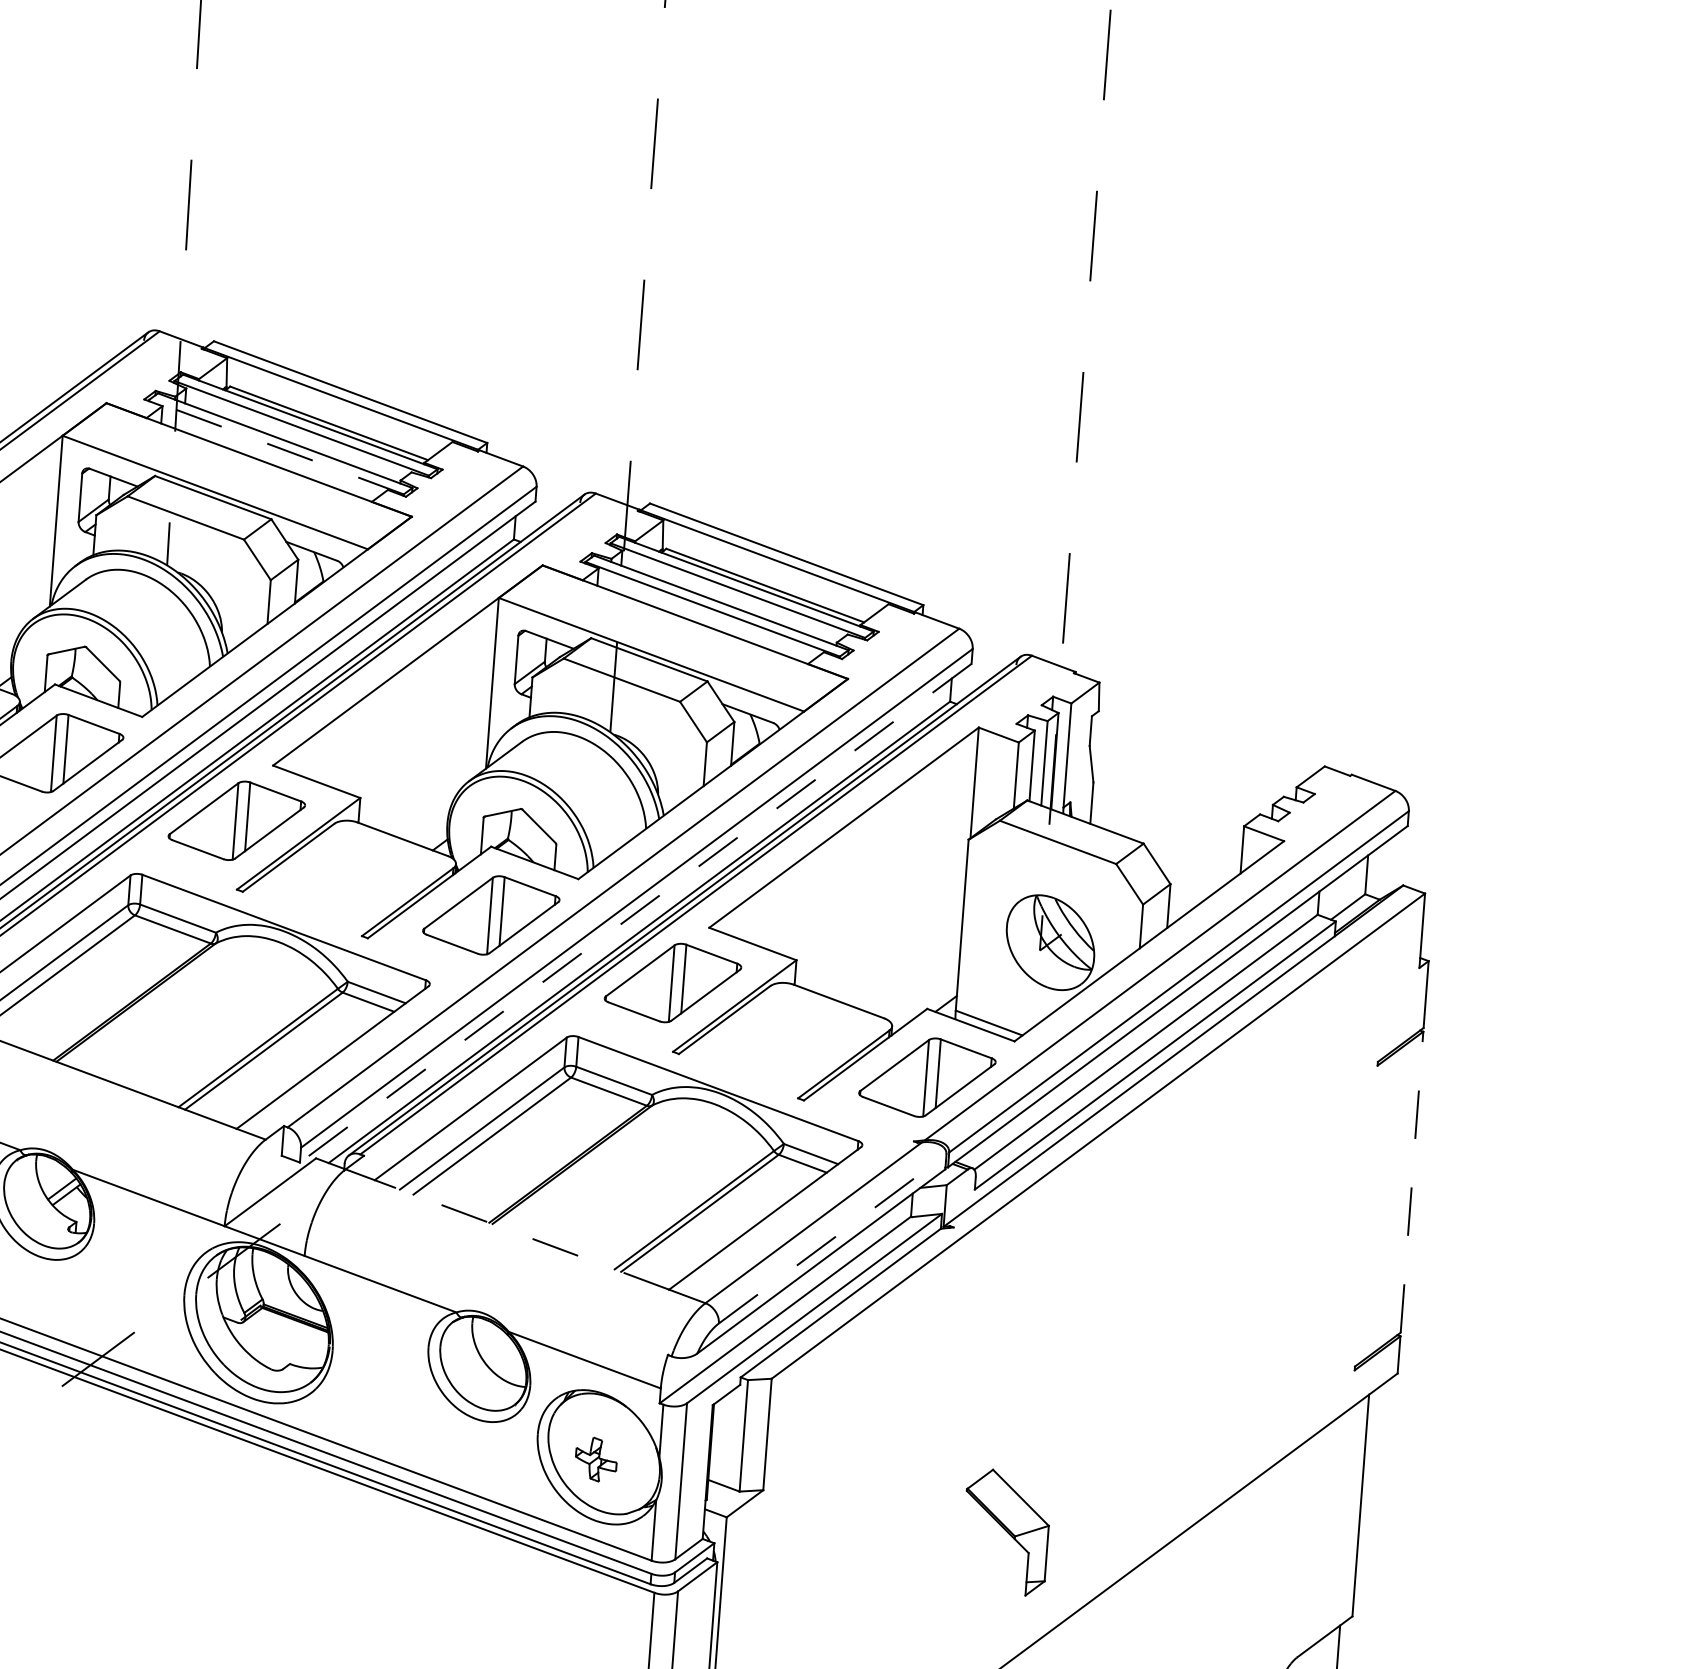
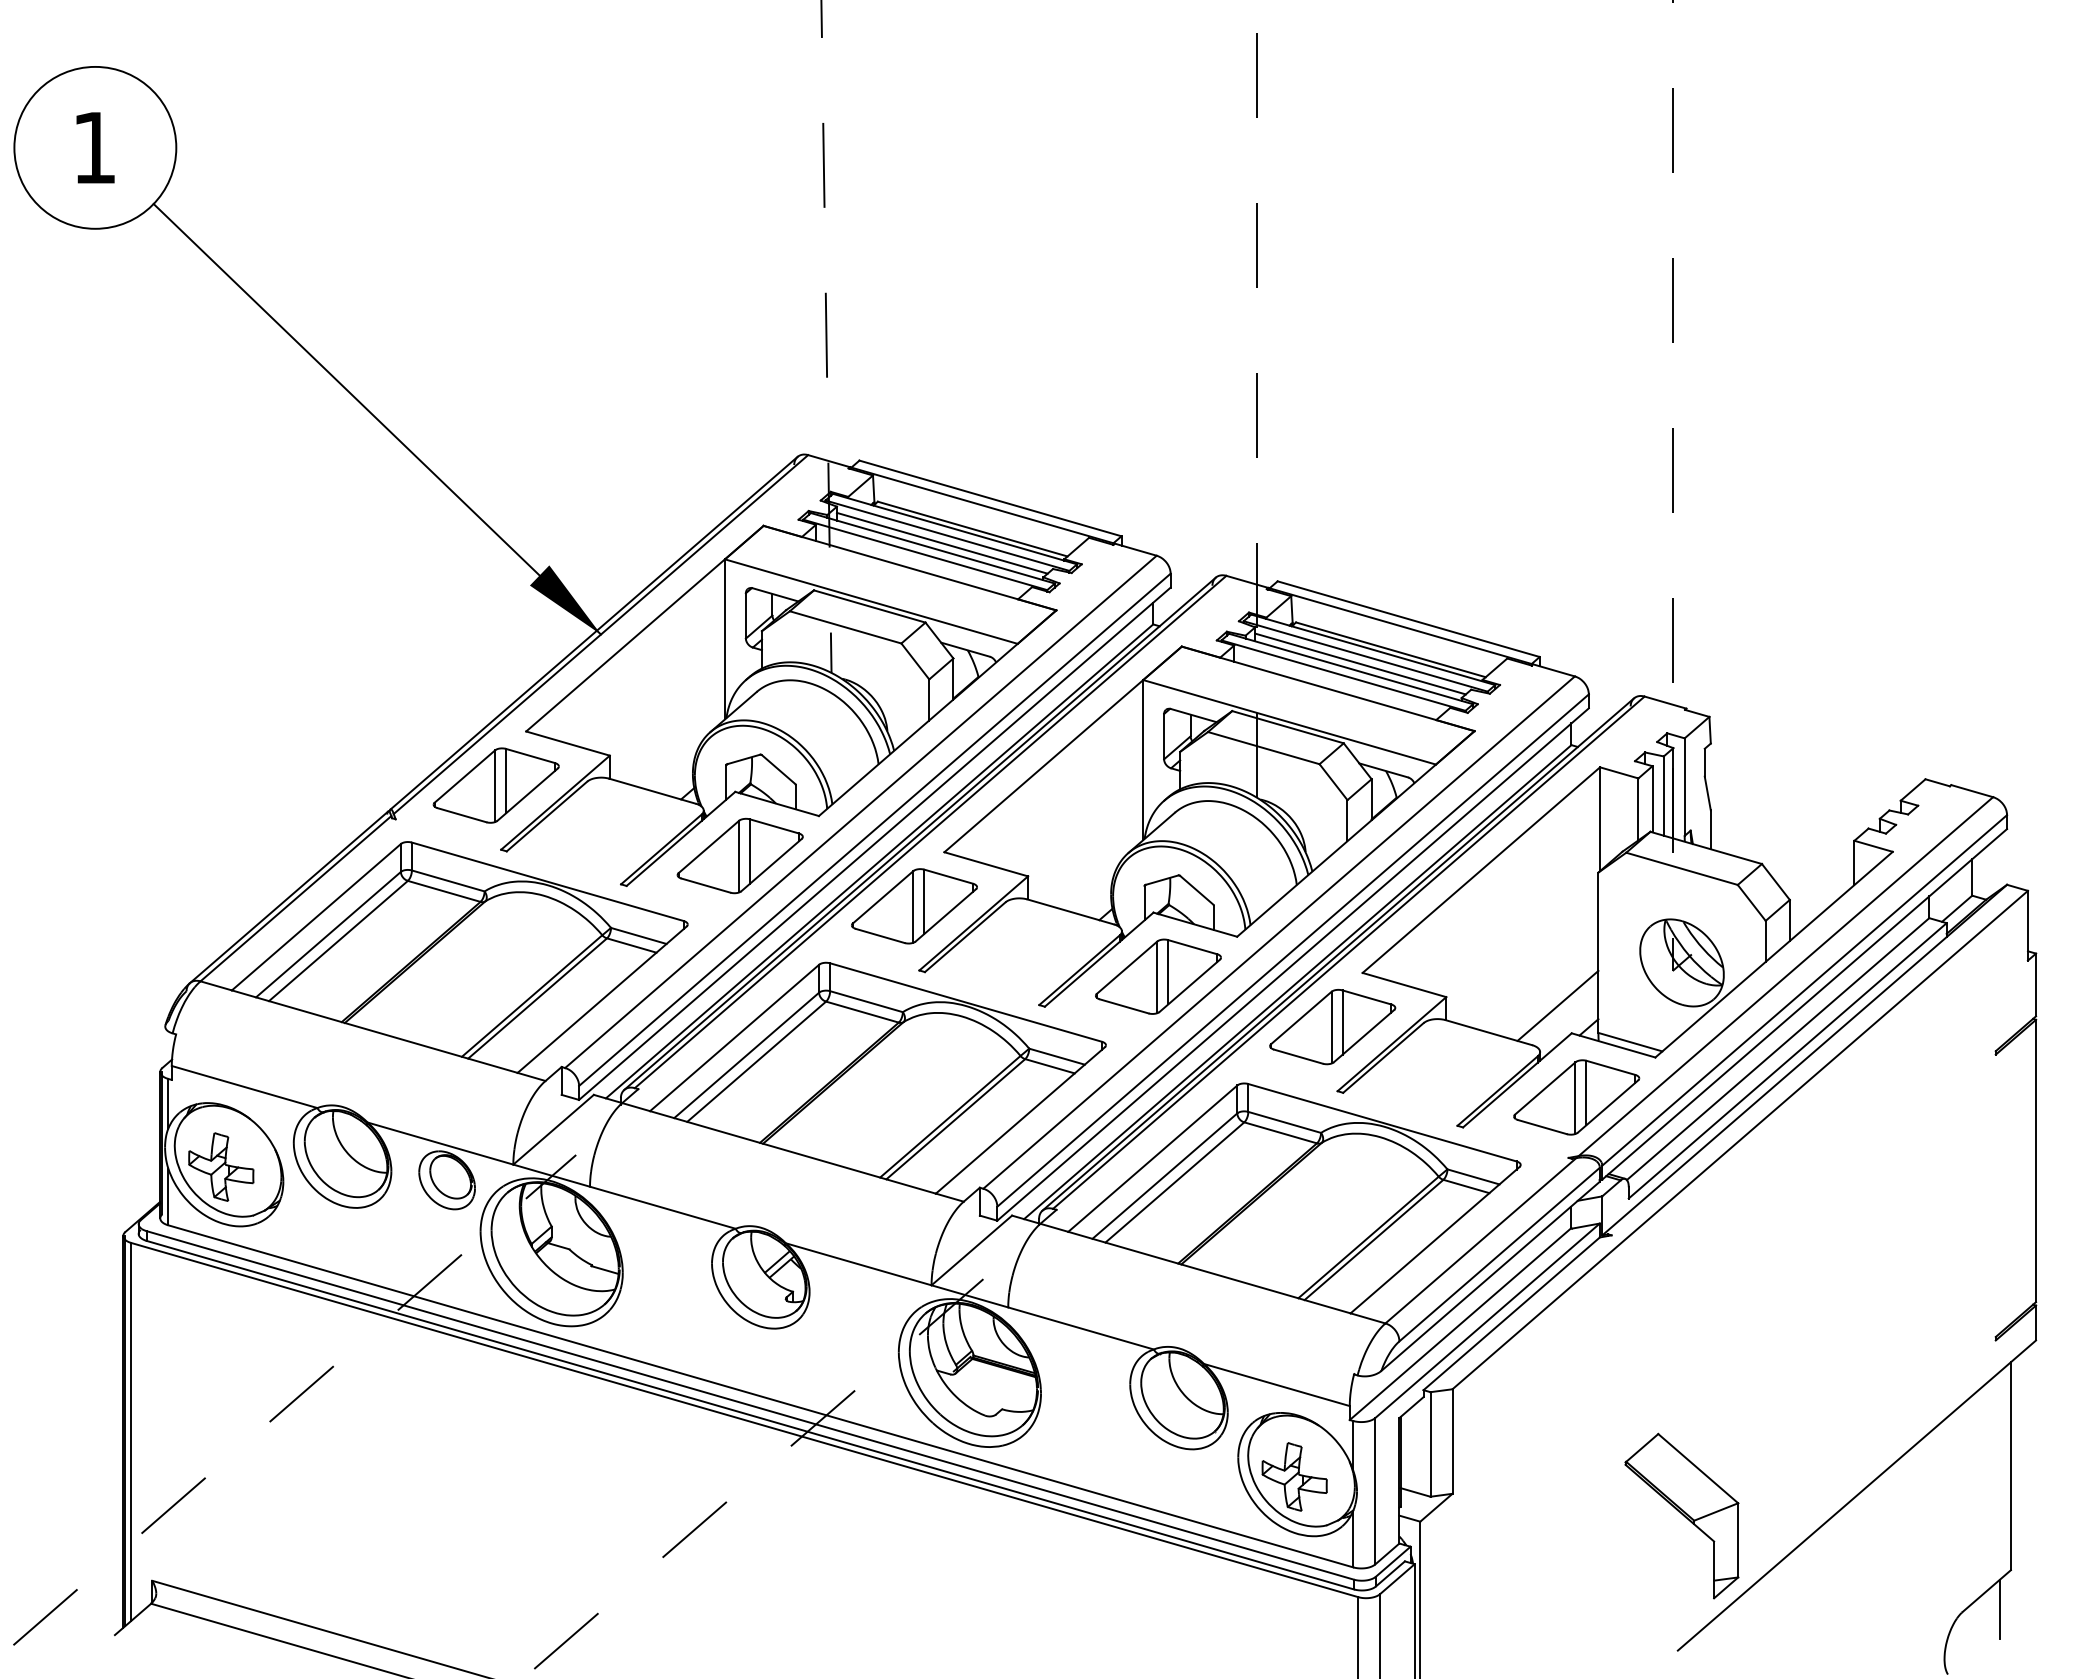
line: (294, 435) -> (941, 542), added
line: (276, 446) -> (925, 554), dashed -> solid
line: (731, 597) -> (1360, 663), added
line: (635, 913) -> (1292, 964), dashed -> solid
line: (914, 978) -> (1557, 1005), added
line: (1412, 1181) -> (2036, 1160), dashed -> solid
line: (521, 1234) -> (1209, 1272), dashed -> solid
line: (832, 1238) -> (1499, 1254), dashed -> solid
part: (596, 1459) -> (1294, 1476), size x1.67
part: (1005, 1531) -> (1681, 1515), size x1.43

